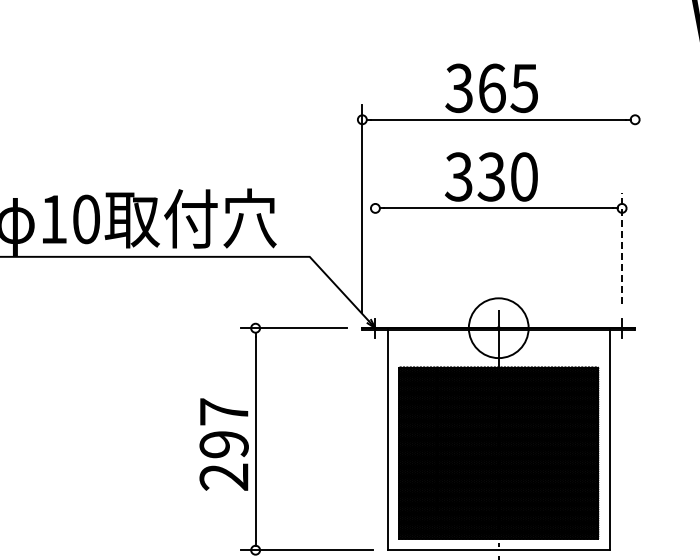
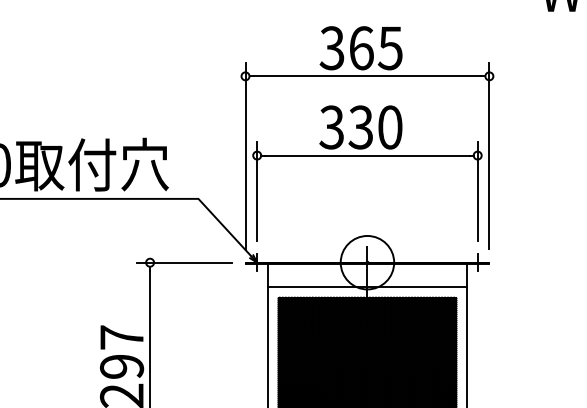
line: (635, 208) -> (489, 155), added
line: (375, 248) -> (257, 191), added
line: (622, 248) -> (478, 191), dashed -> solid
line: (498, 355) -> (367, 287), added

